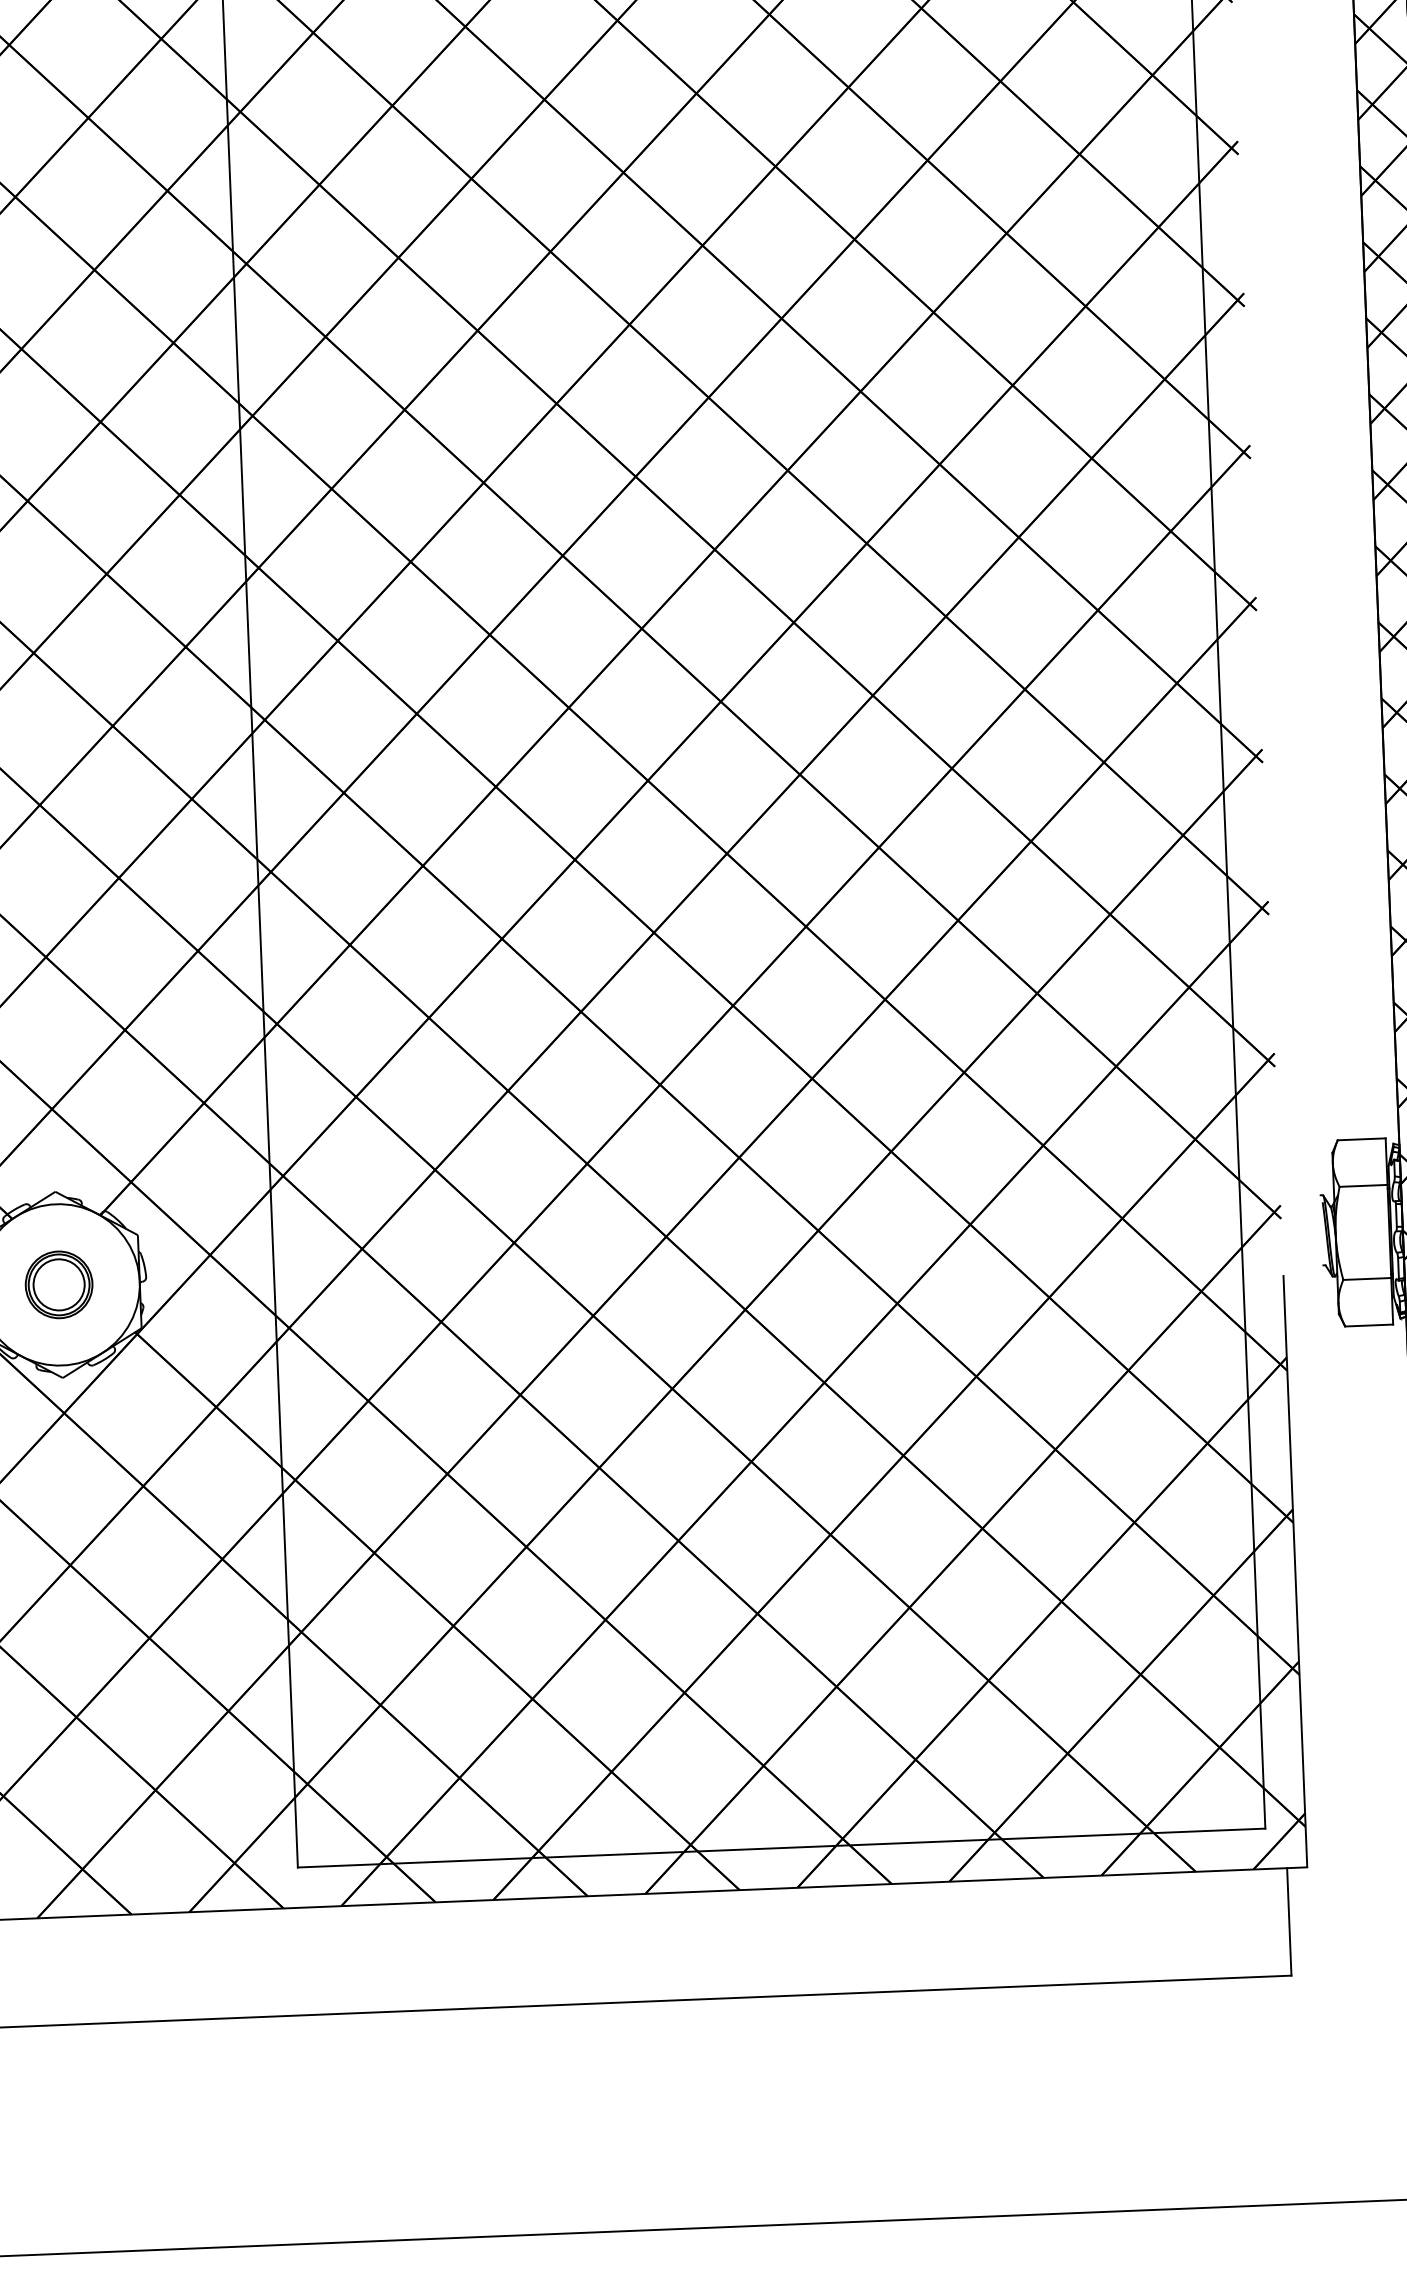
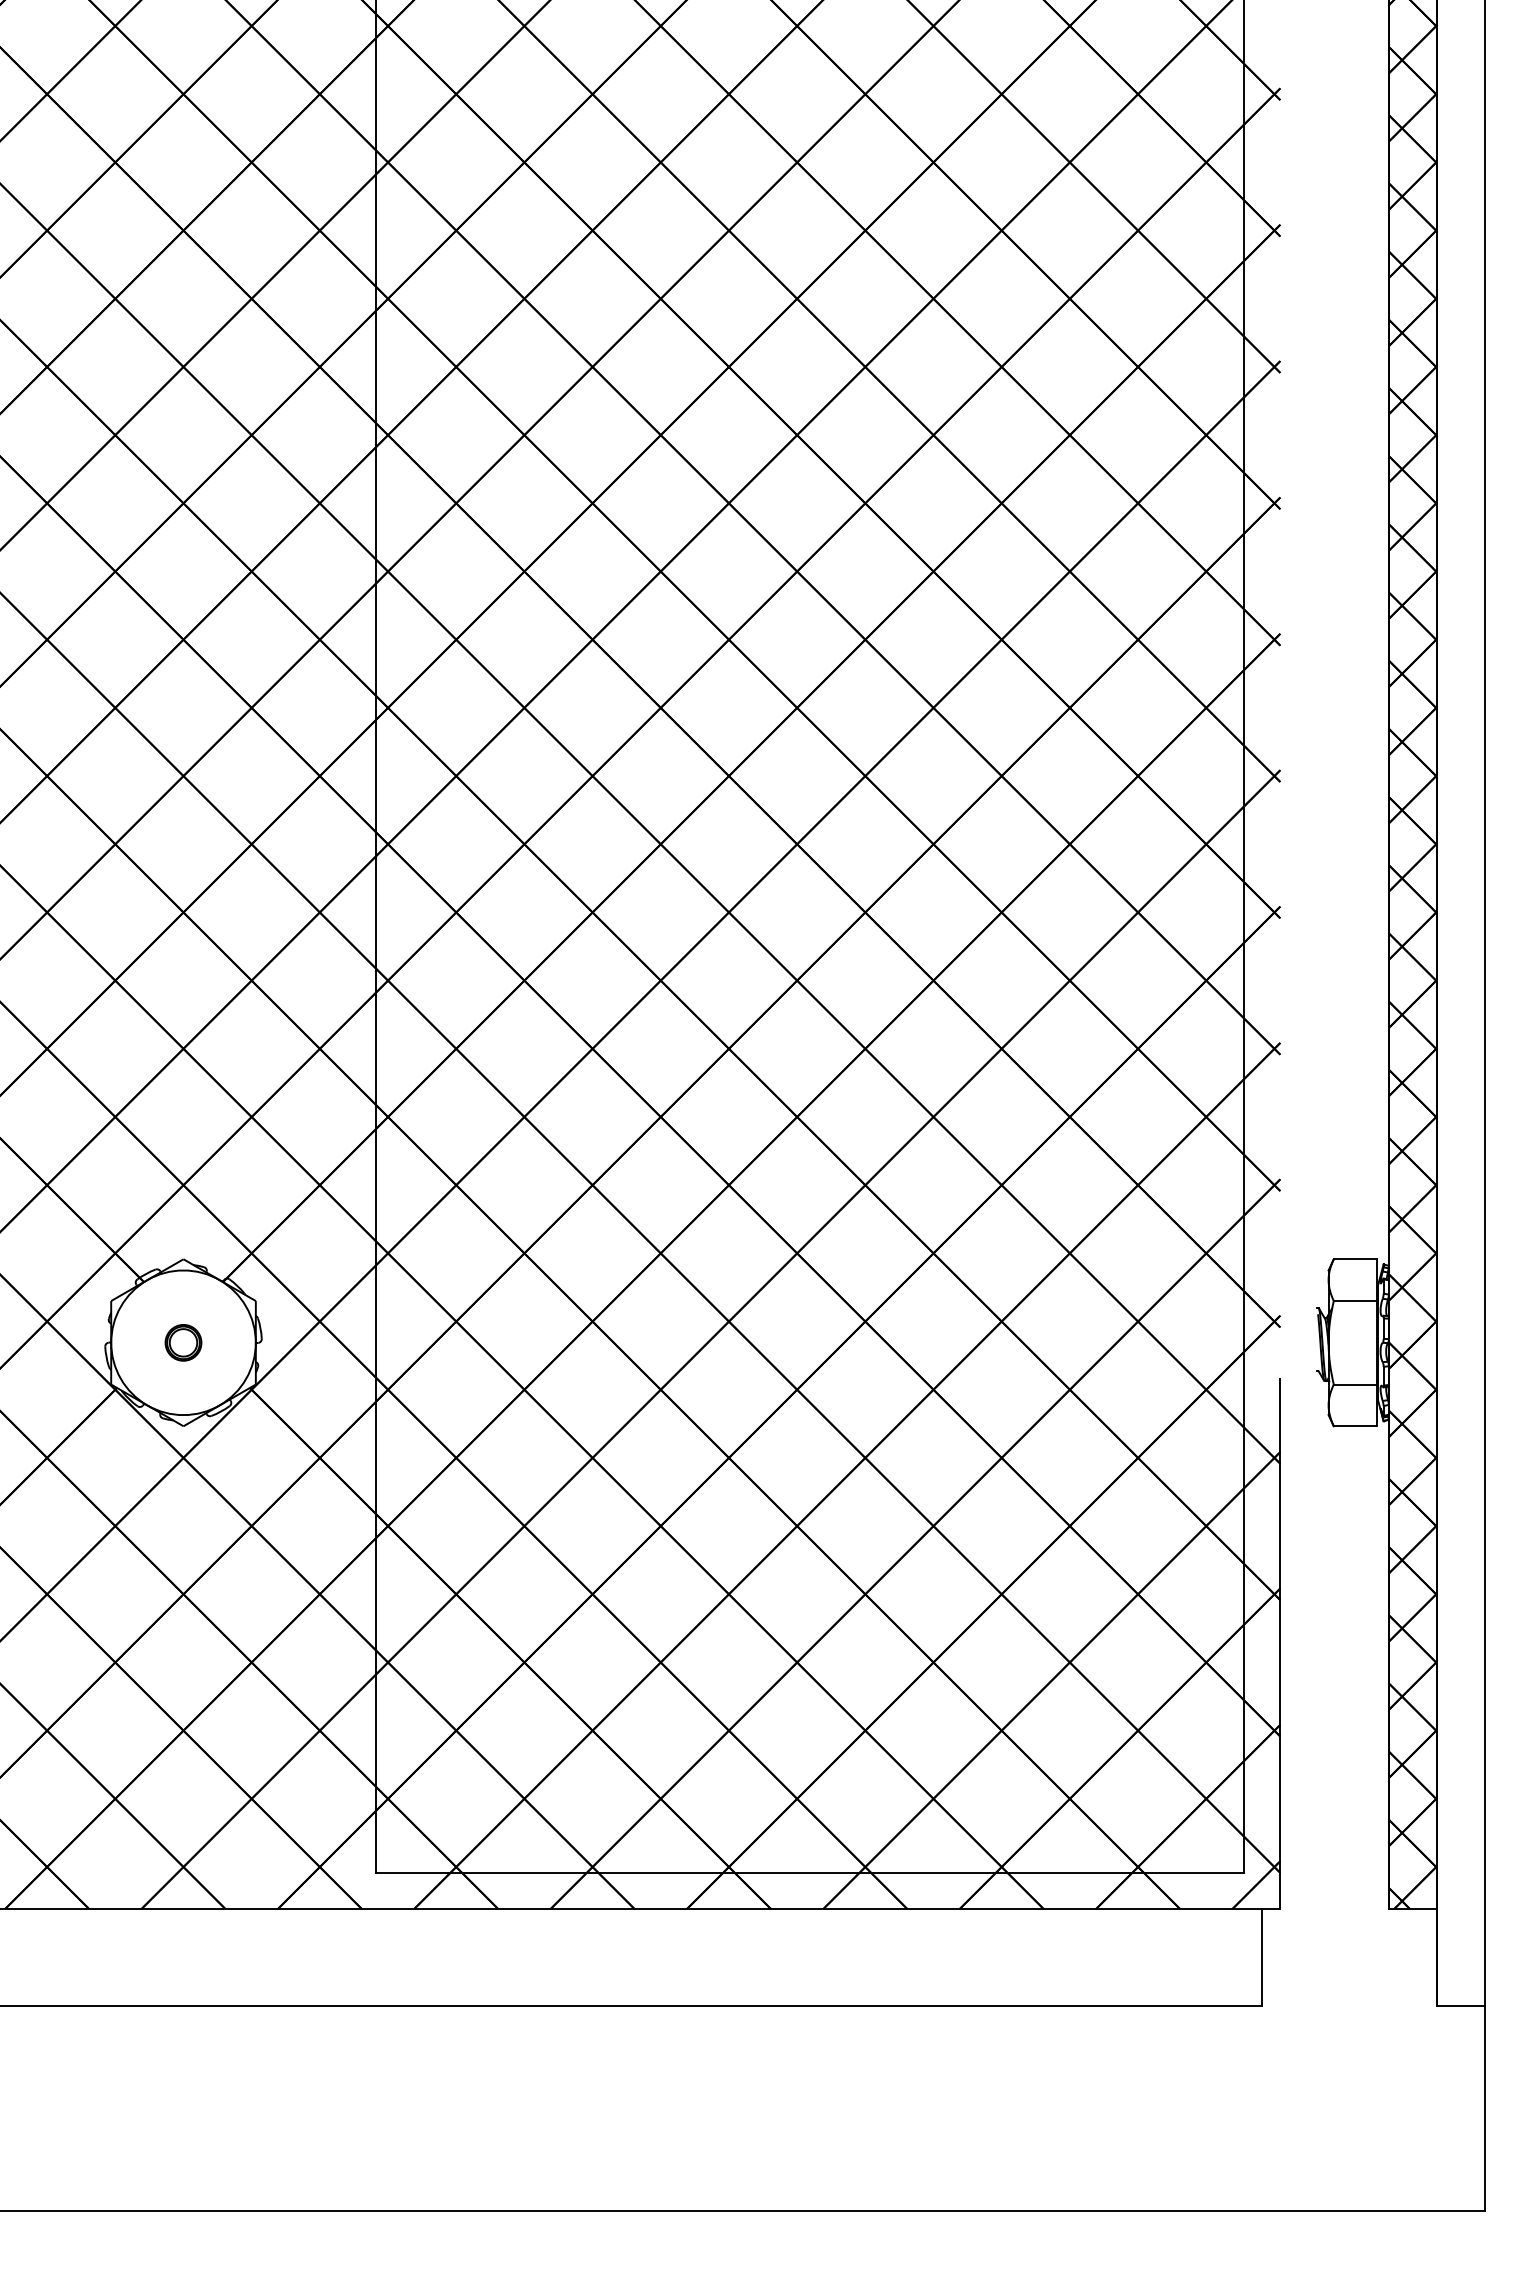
part: (59, 1284) -> (183, 1342), size x0.6

